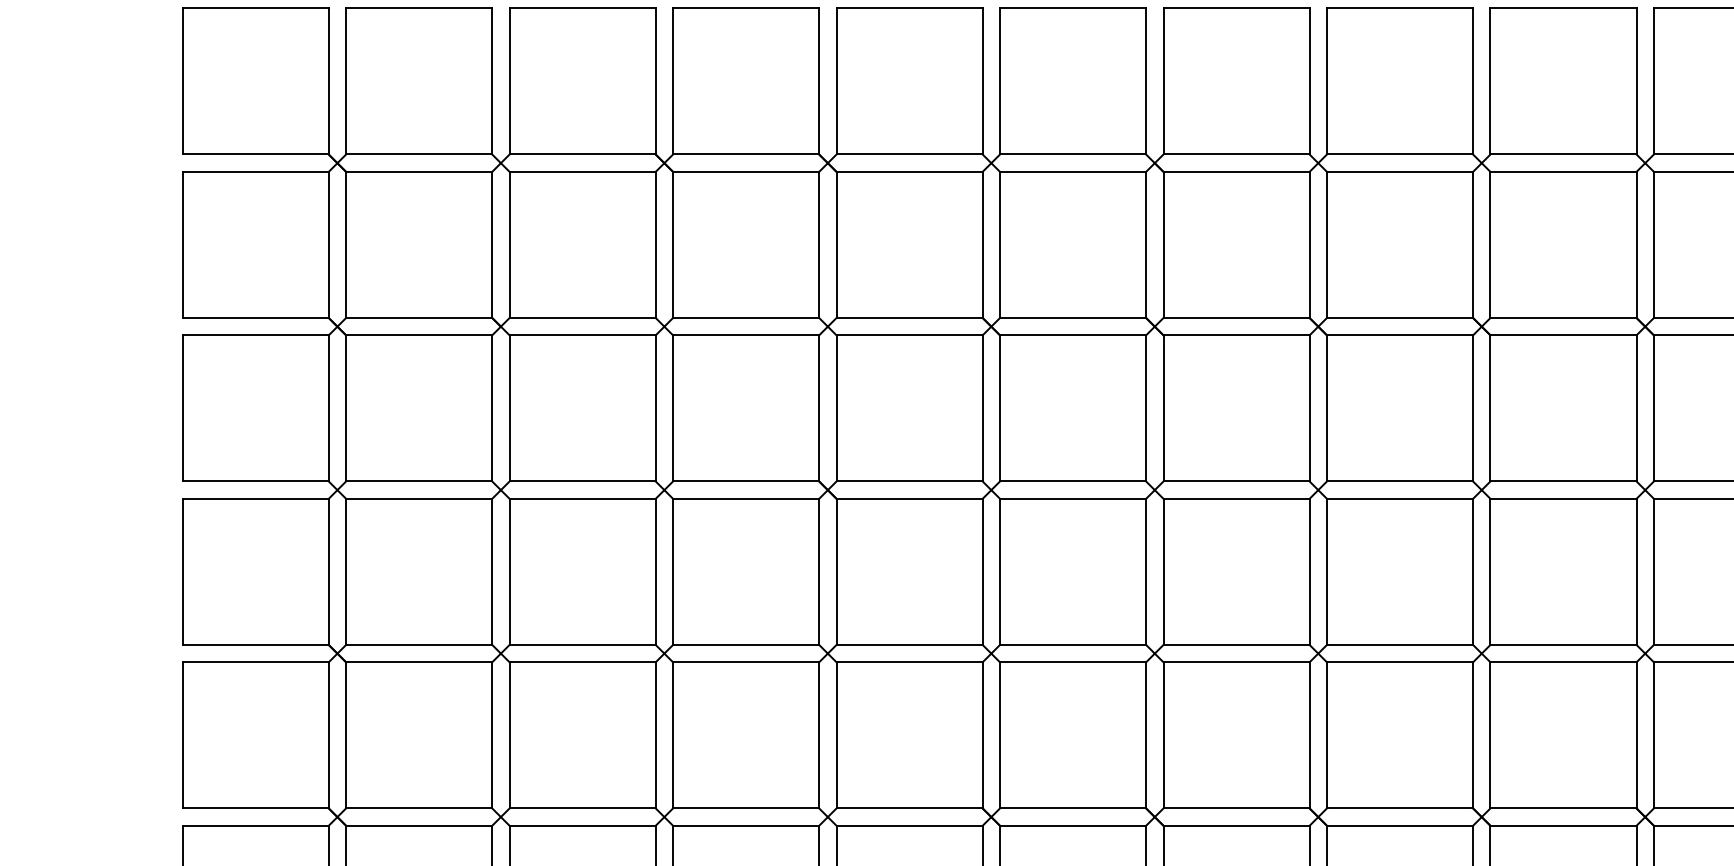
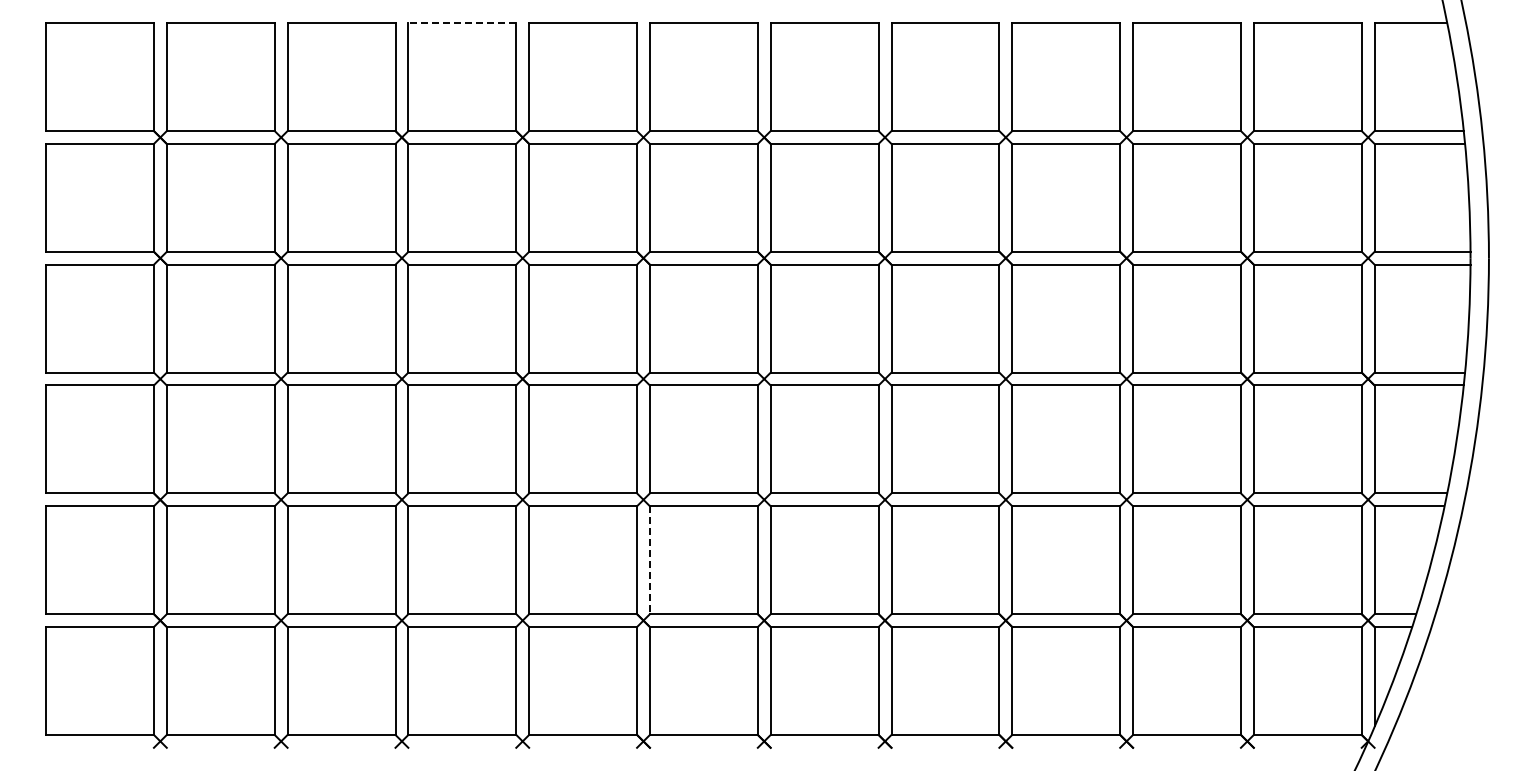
line: (746, 8) -> (462, 23), solid -> dashed
line: (999, 735) -> (649, 560), solid -> dashed

